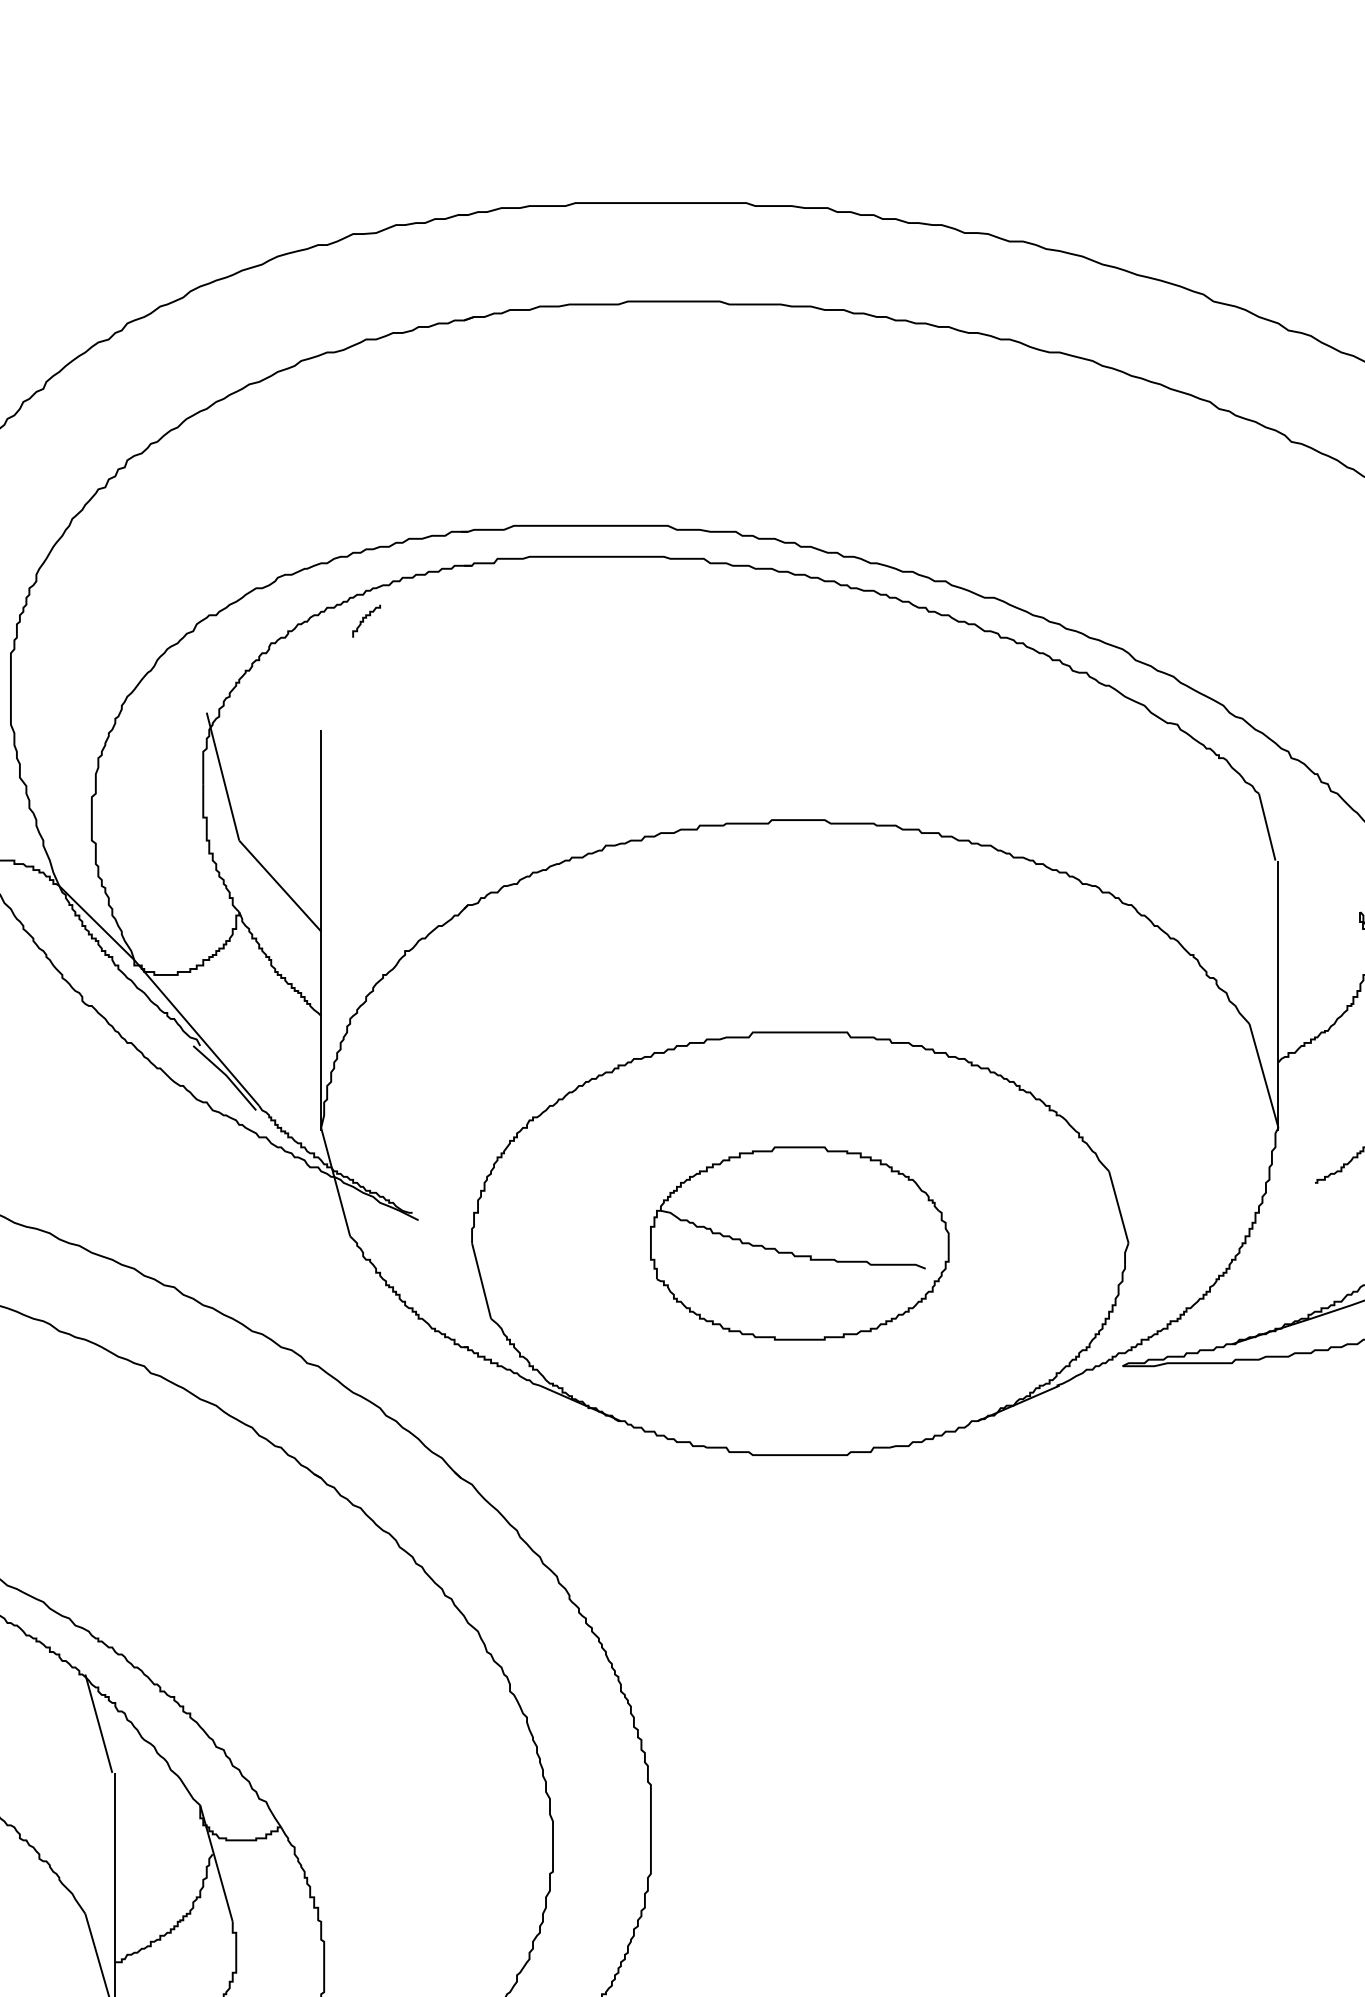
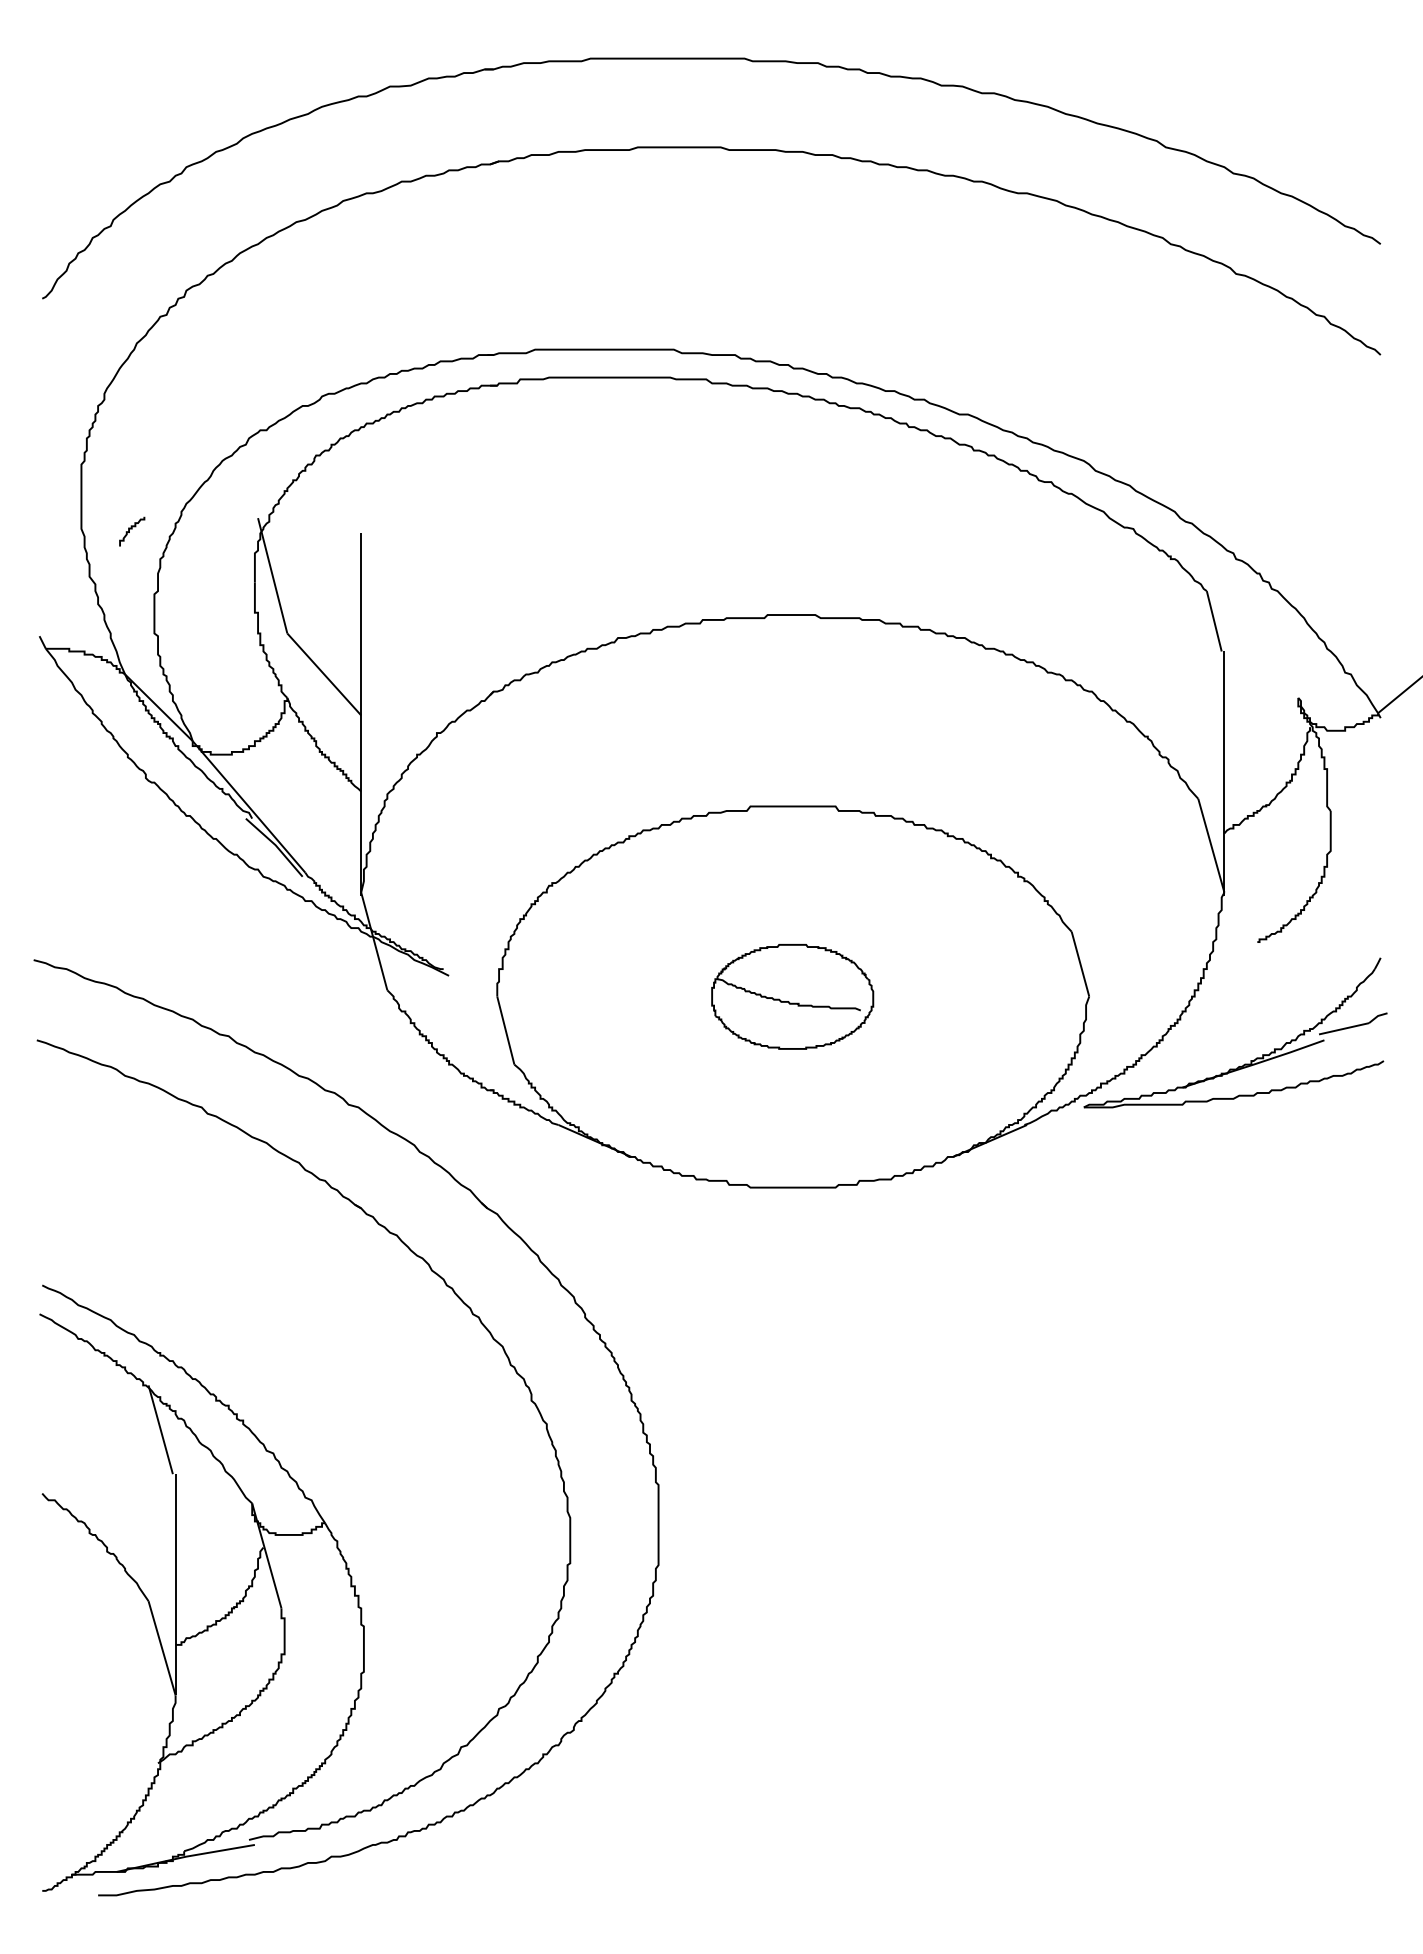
curve: (366, 618) -> (132, 529), moved
part: (799, 1243) -> (792, 996), size x0.6

